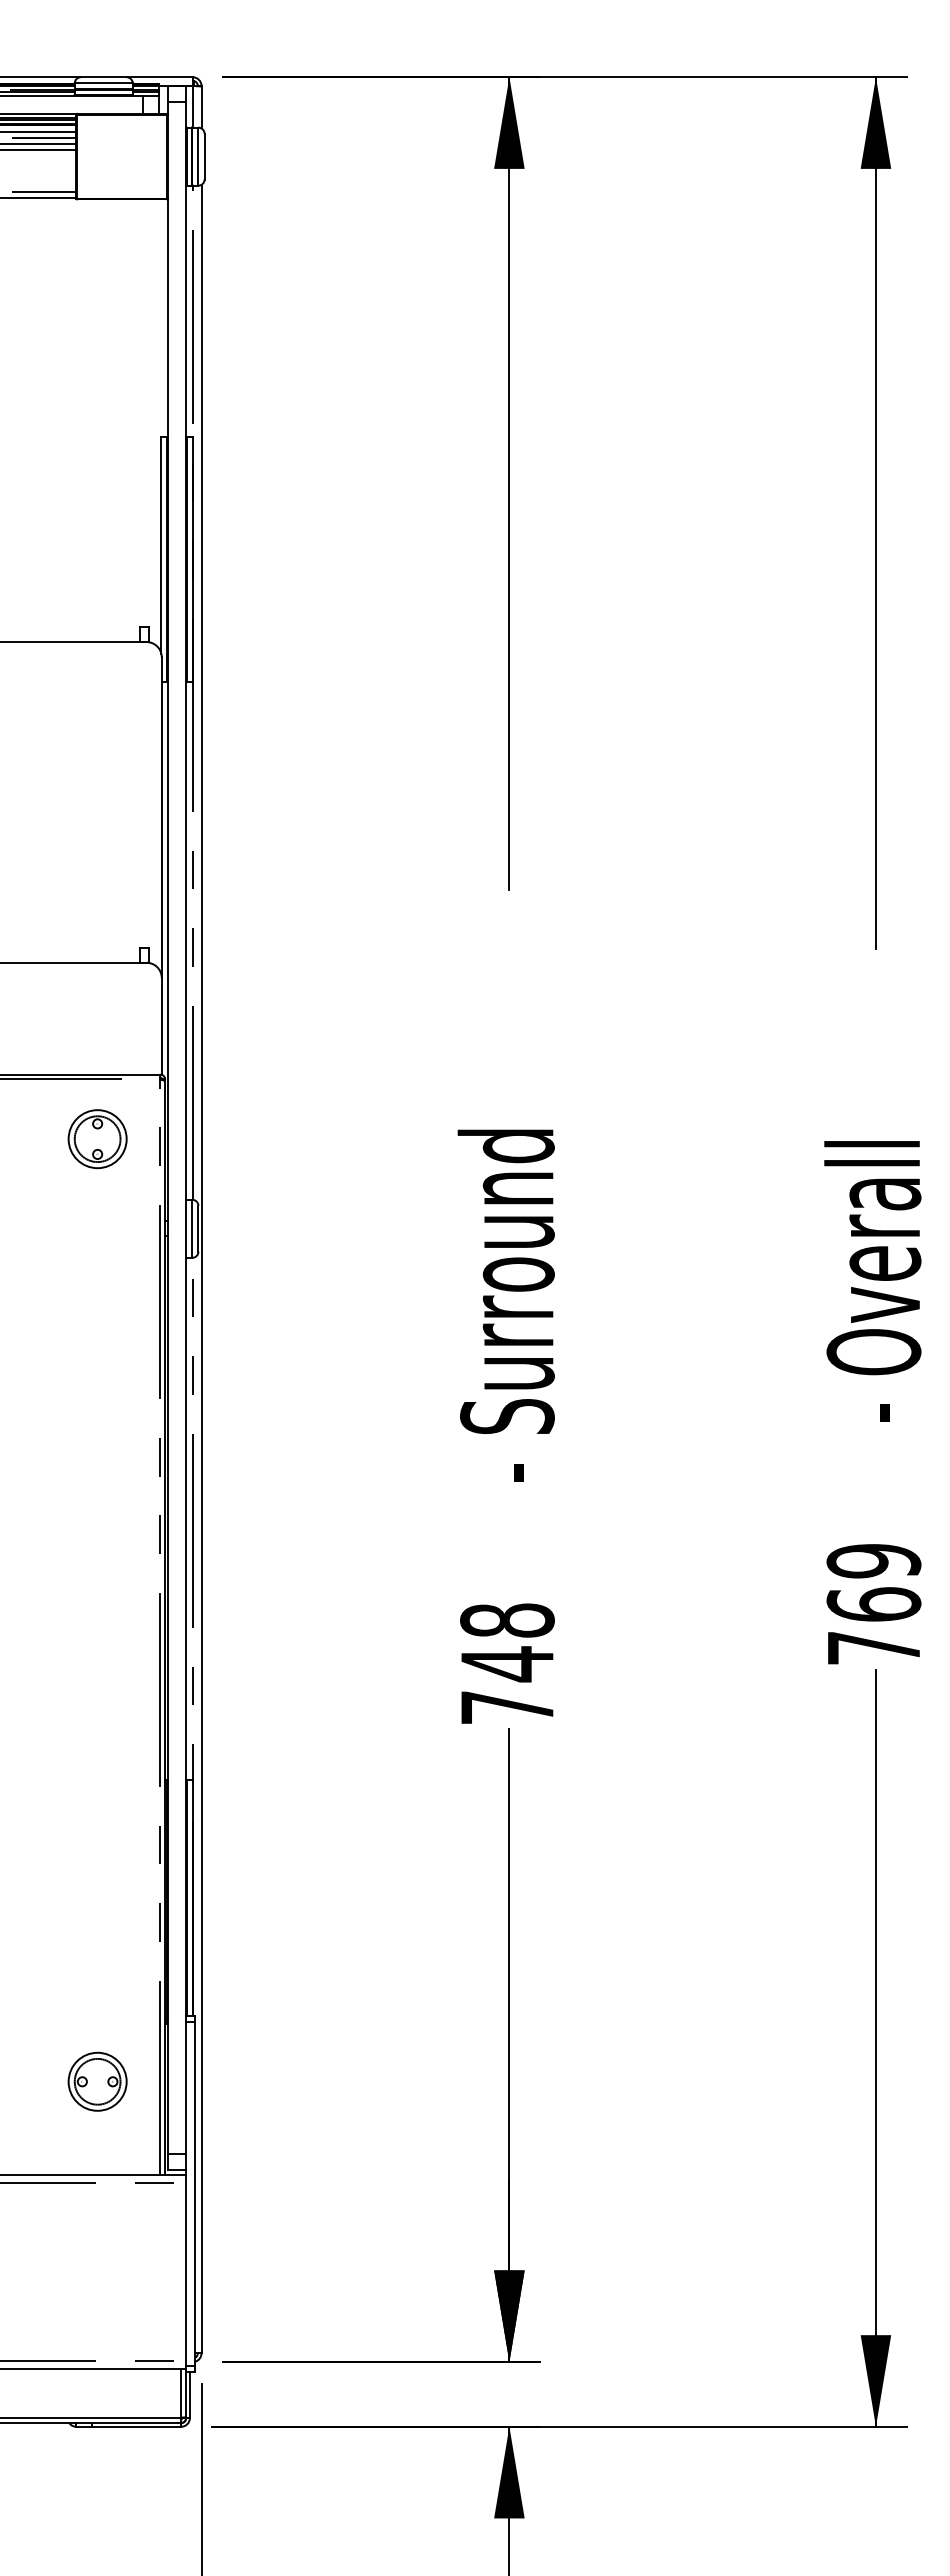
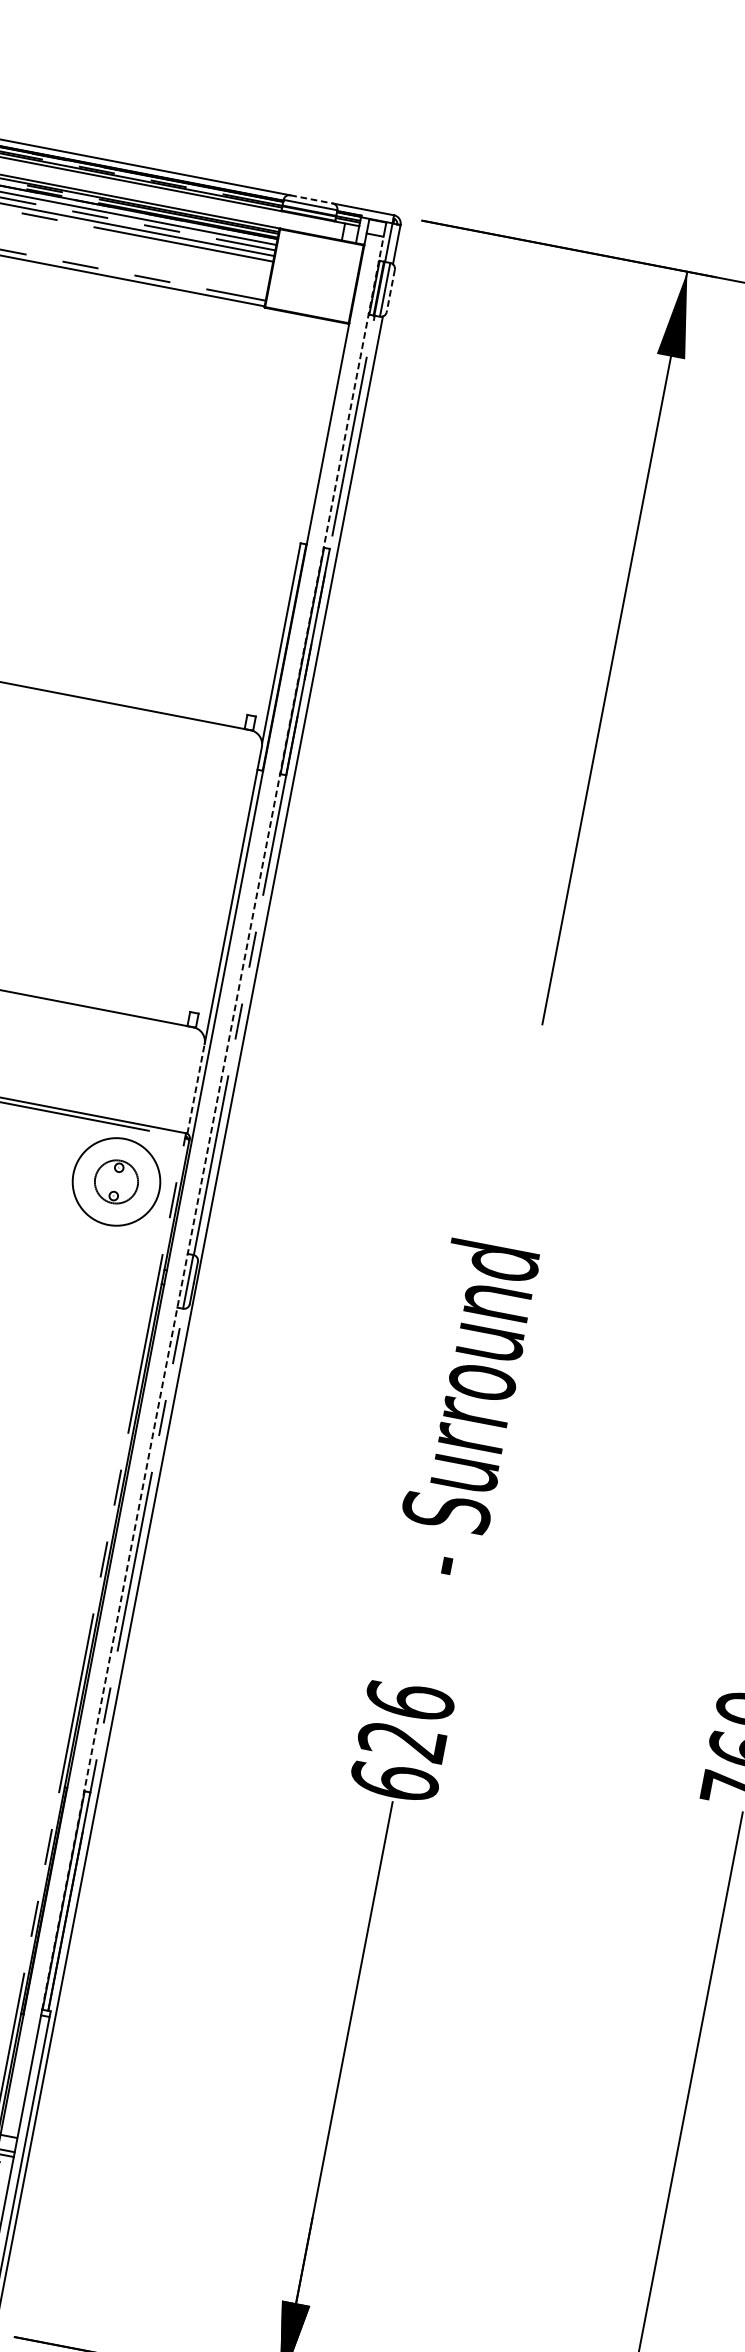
line: (103, 77) -> (311, 199), solid -> dashed
line: (204, 156) -> (390, 290), solid -> dashed
line: (161, 1025) -> (195, 1088), solid -> dashed
line: (186, 1058) -> (213, 1123), solid -> dashed
circle: (97, 1139) -> (116, 1182), size x1.6
text: (507, 1663) -> (402, 1740), 748 -> 626

